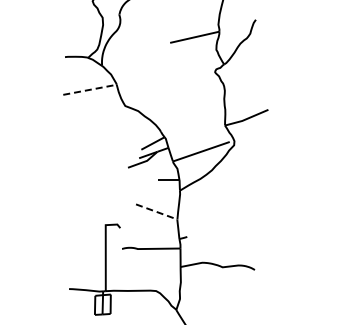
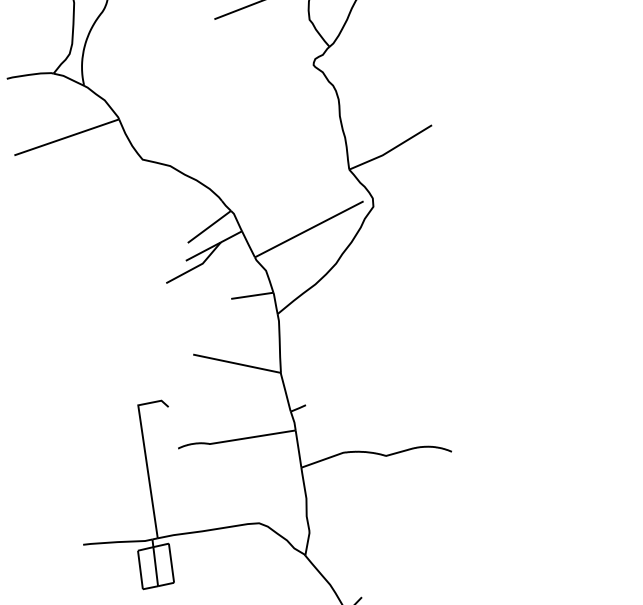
line: (90, 89) -> (67, 136), dashed -> solid
line: (157, 212) -> (238, 364), dashed -> solid

